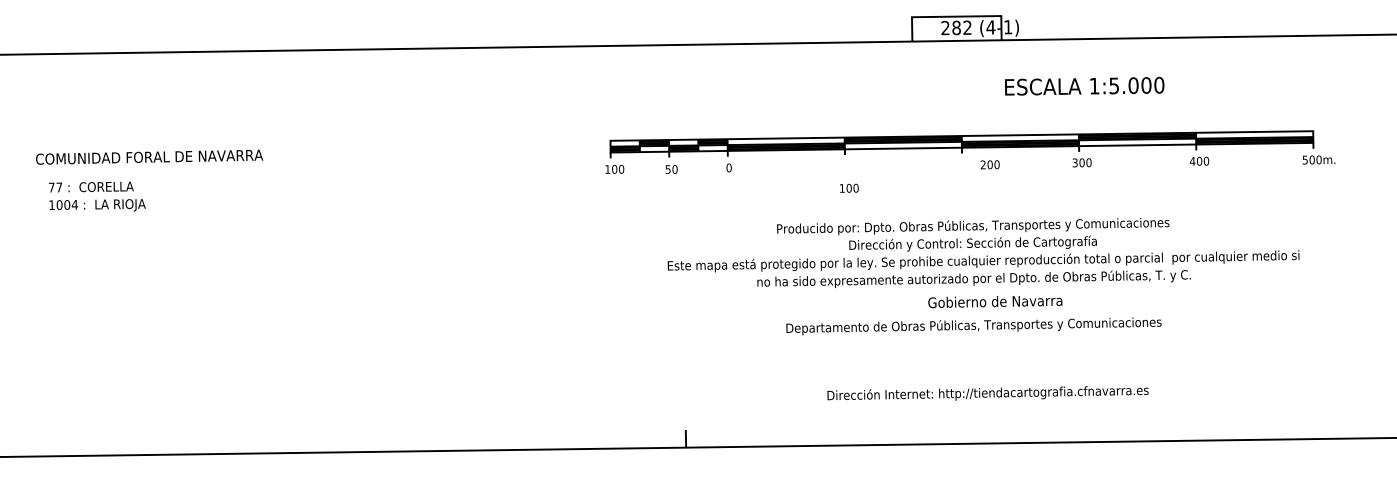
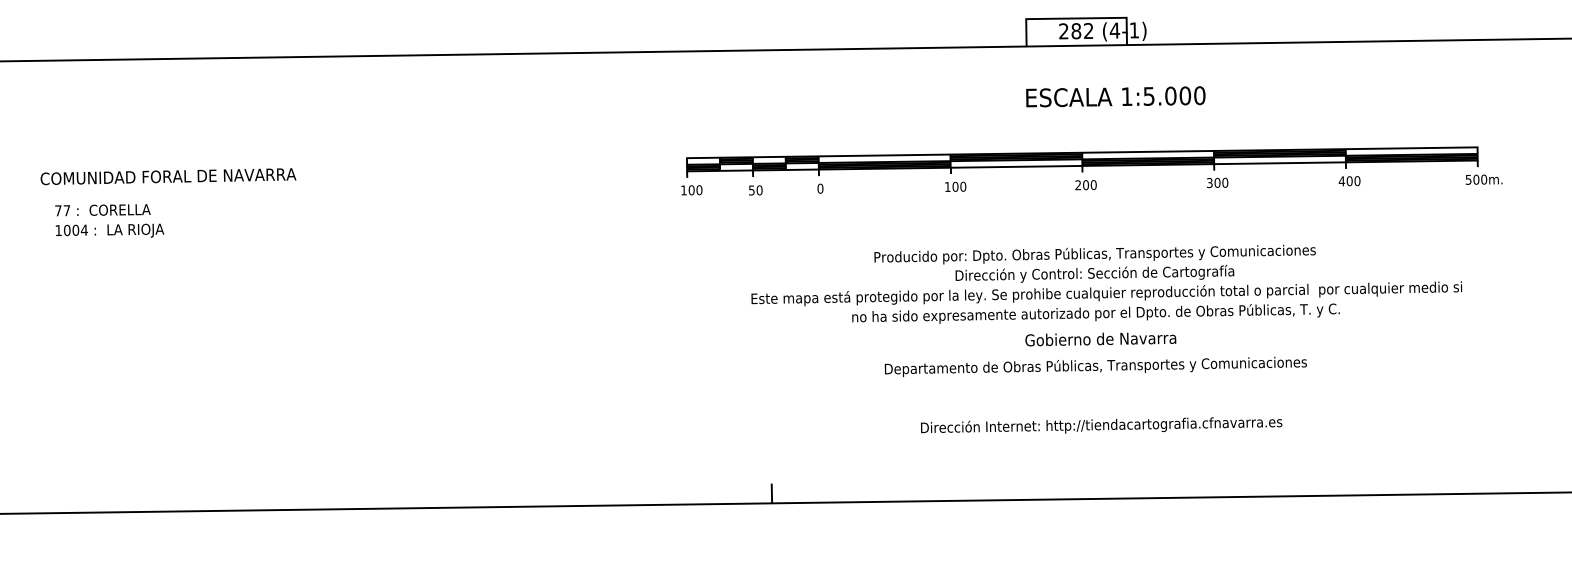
text: (1084, 85) -> (1115, 95), moved
text: (989, 164) -> (1085, 184), moved
text: (849, 187) -> (955, 185), moved
text: (995, 302) -> (1101, 340), moved
text: (987, 393) -> (1101, 425), moved

